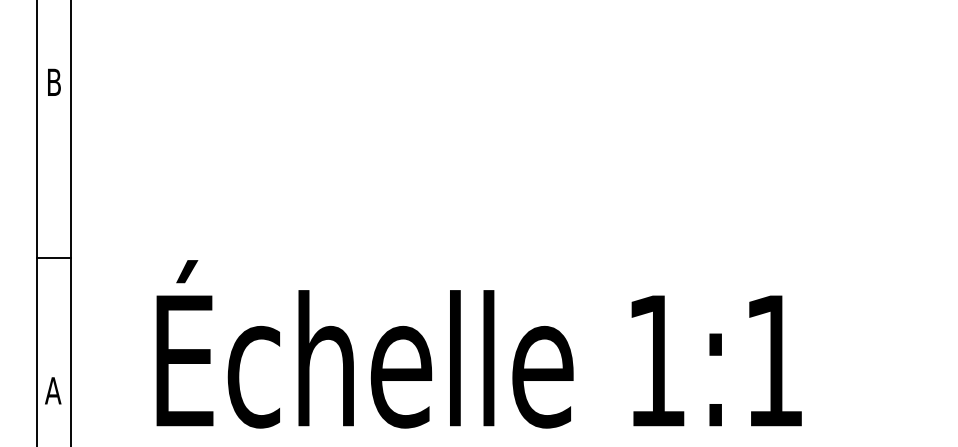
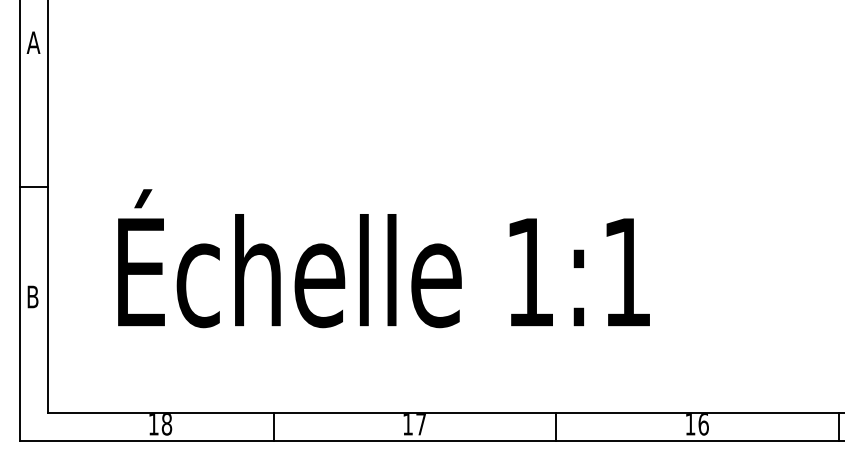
text: (54, 82) -> (33, 42), B -> A
text: (52, 390) -> (32, 296), A -> B

